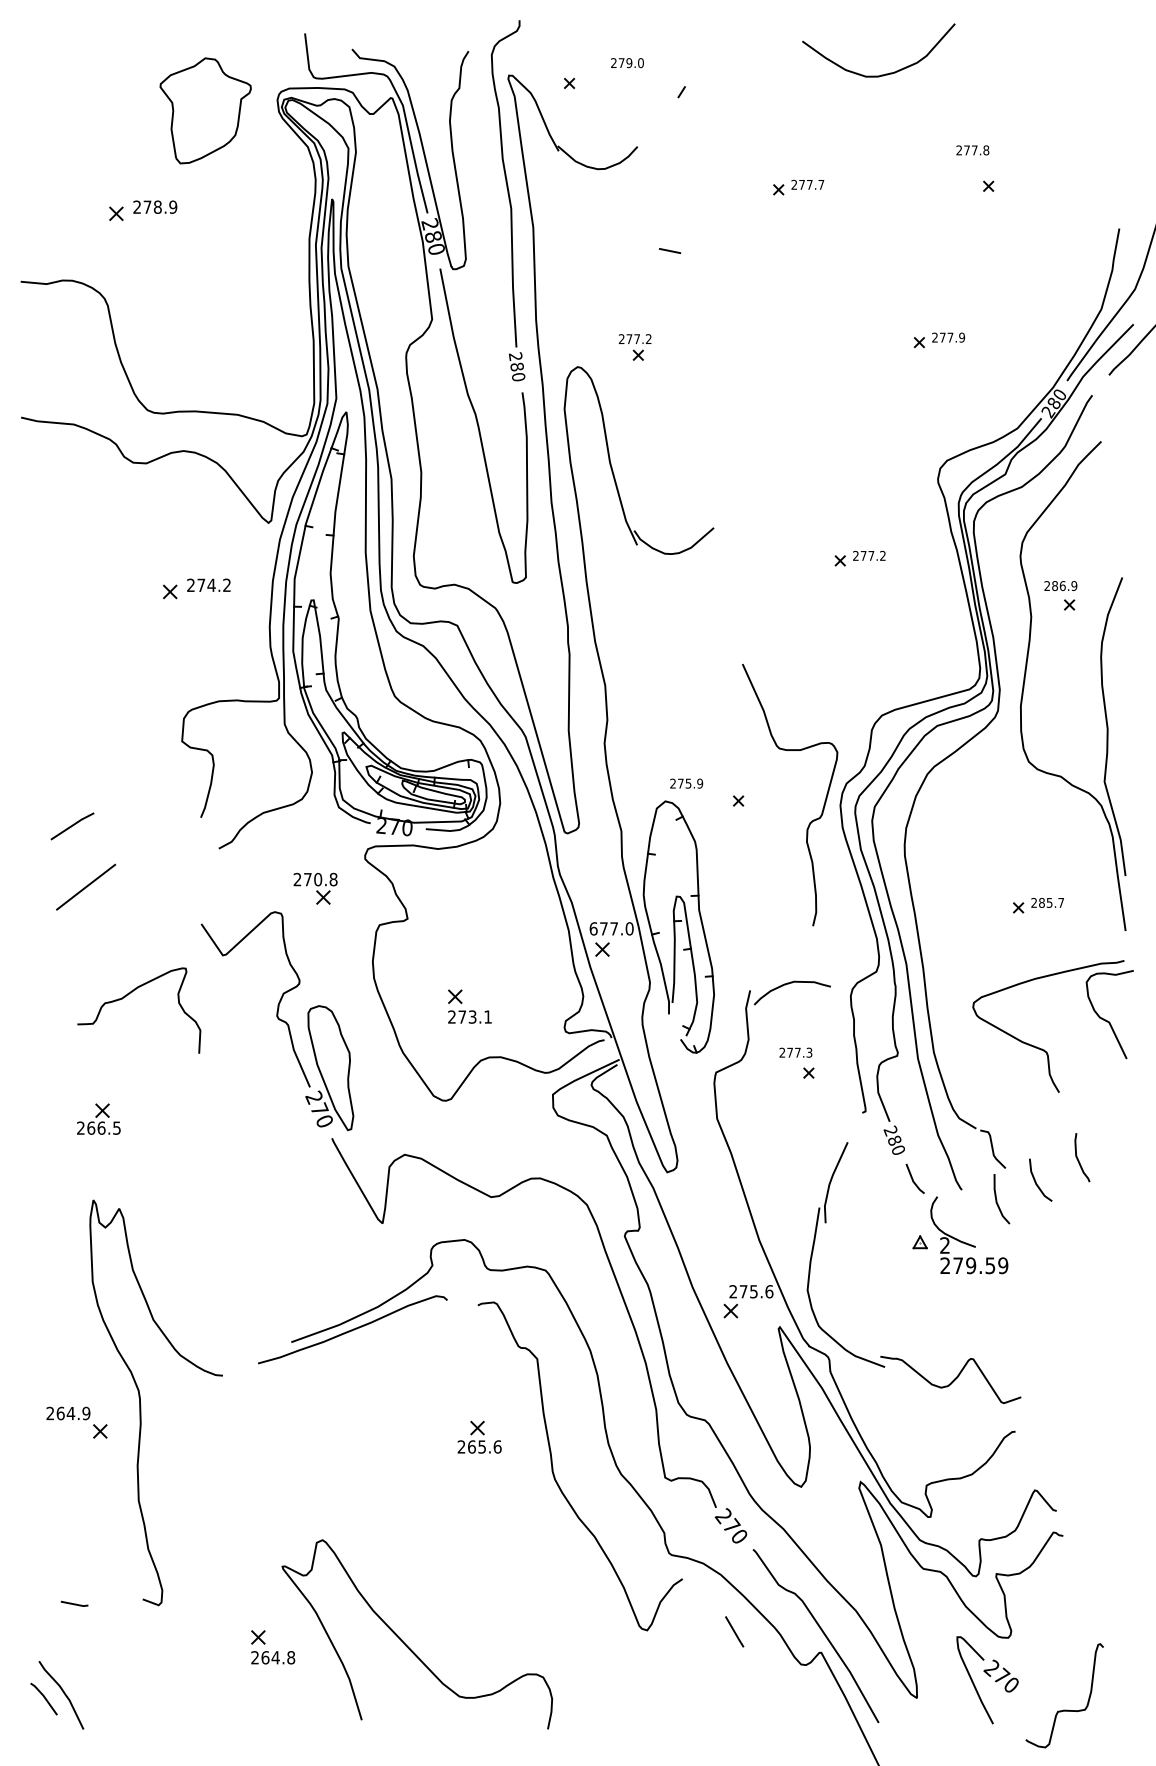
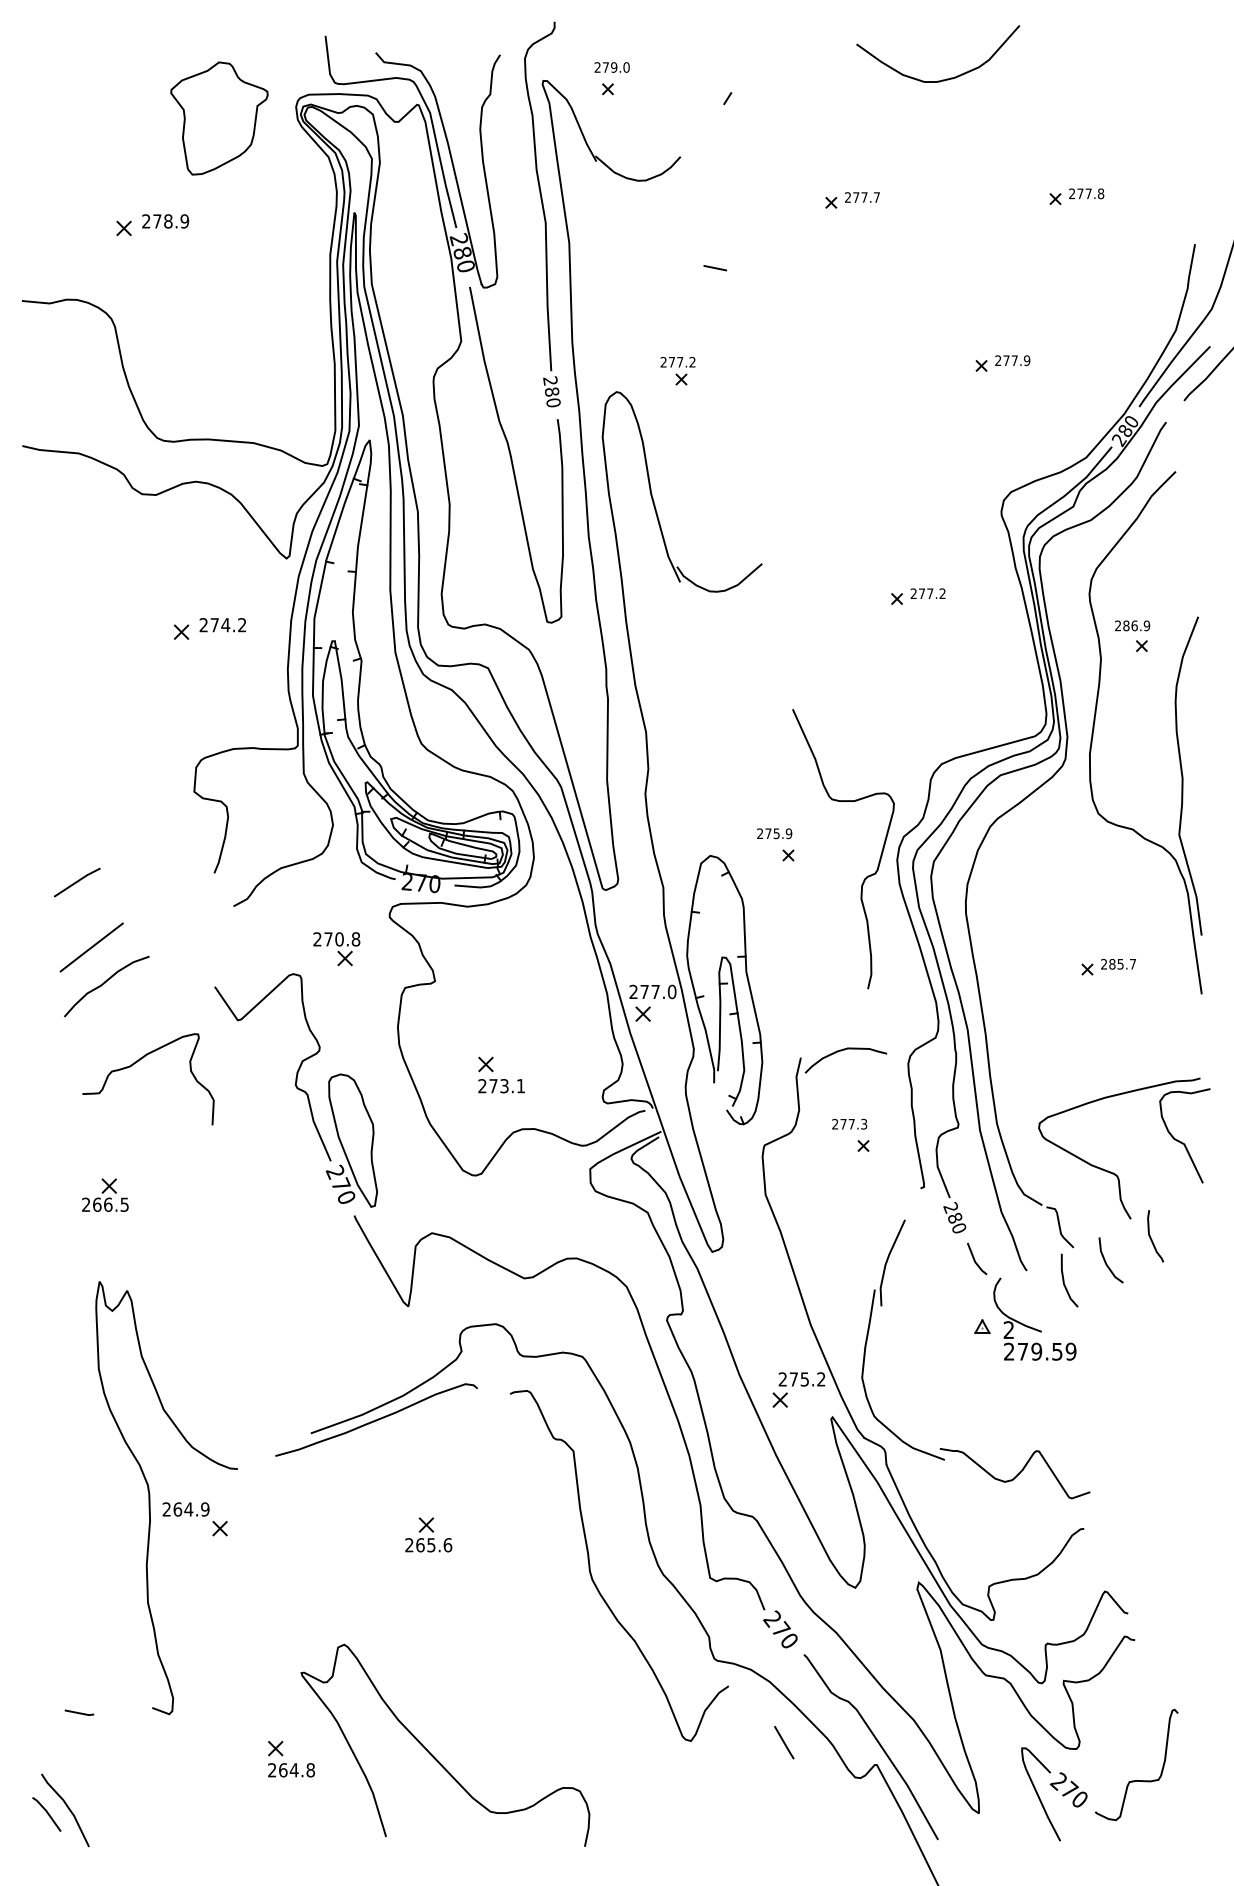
text: (627, 63) -> (612, 67), moved
text: (972, 150) -> (1086, 193), moved
text: (686, 783) -> (774, 833), moved
curve: (98, 921) -> (104, 984), added
text: (593, 928) -> (633, 991), 677.0 -> 277.0
part: (1042, 1048) -> (1112, 1172), moved
text: (769, 1291) -> (821, 1379), 275.6 -> 275.2
part: (76, 1422) -> (194, 1519), moved
part: (479, 1436) -> (428, 1534), moved
curve: (1064, 1709) -> (1136, 1779), moved

